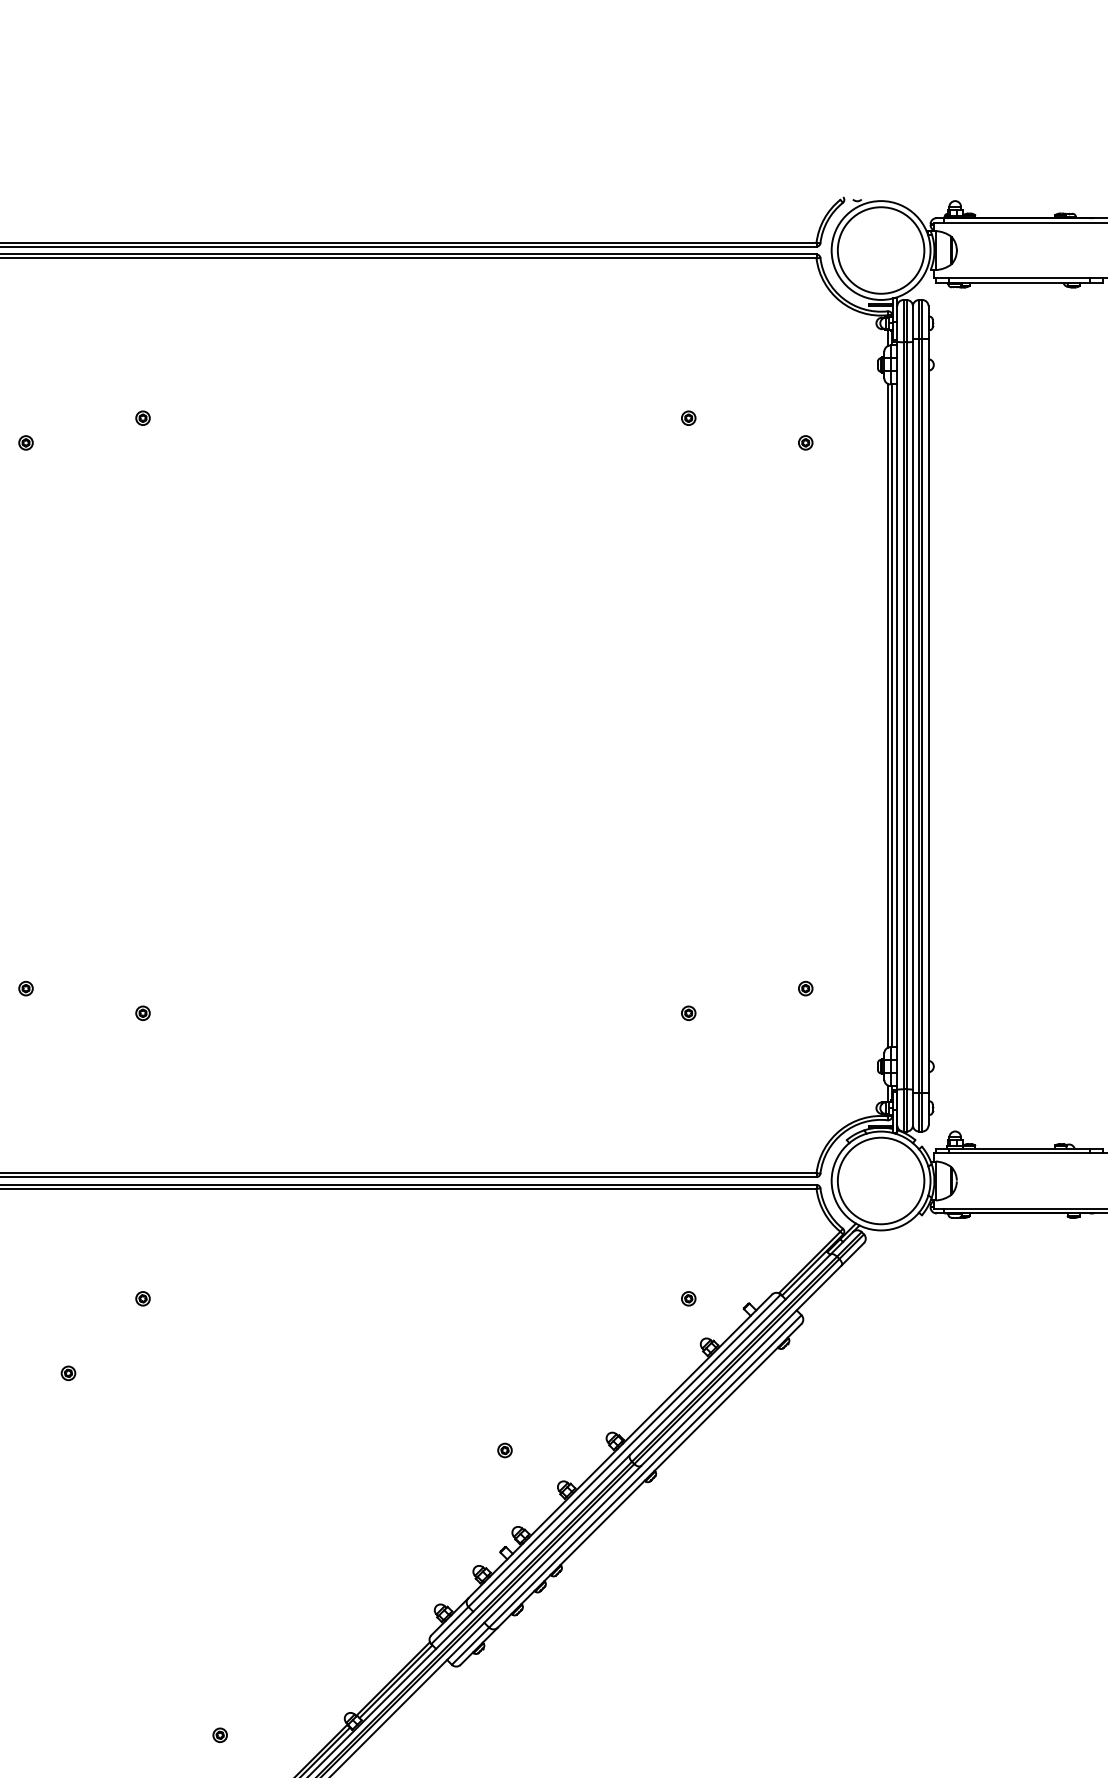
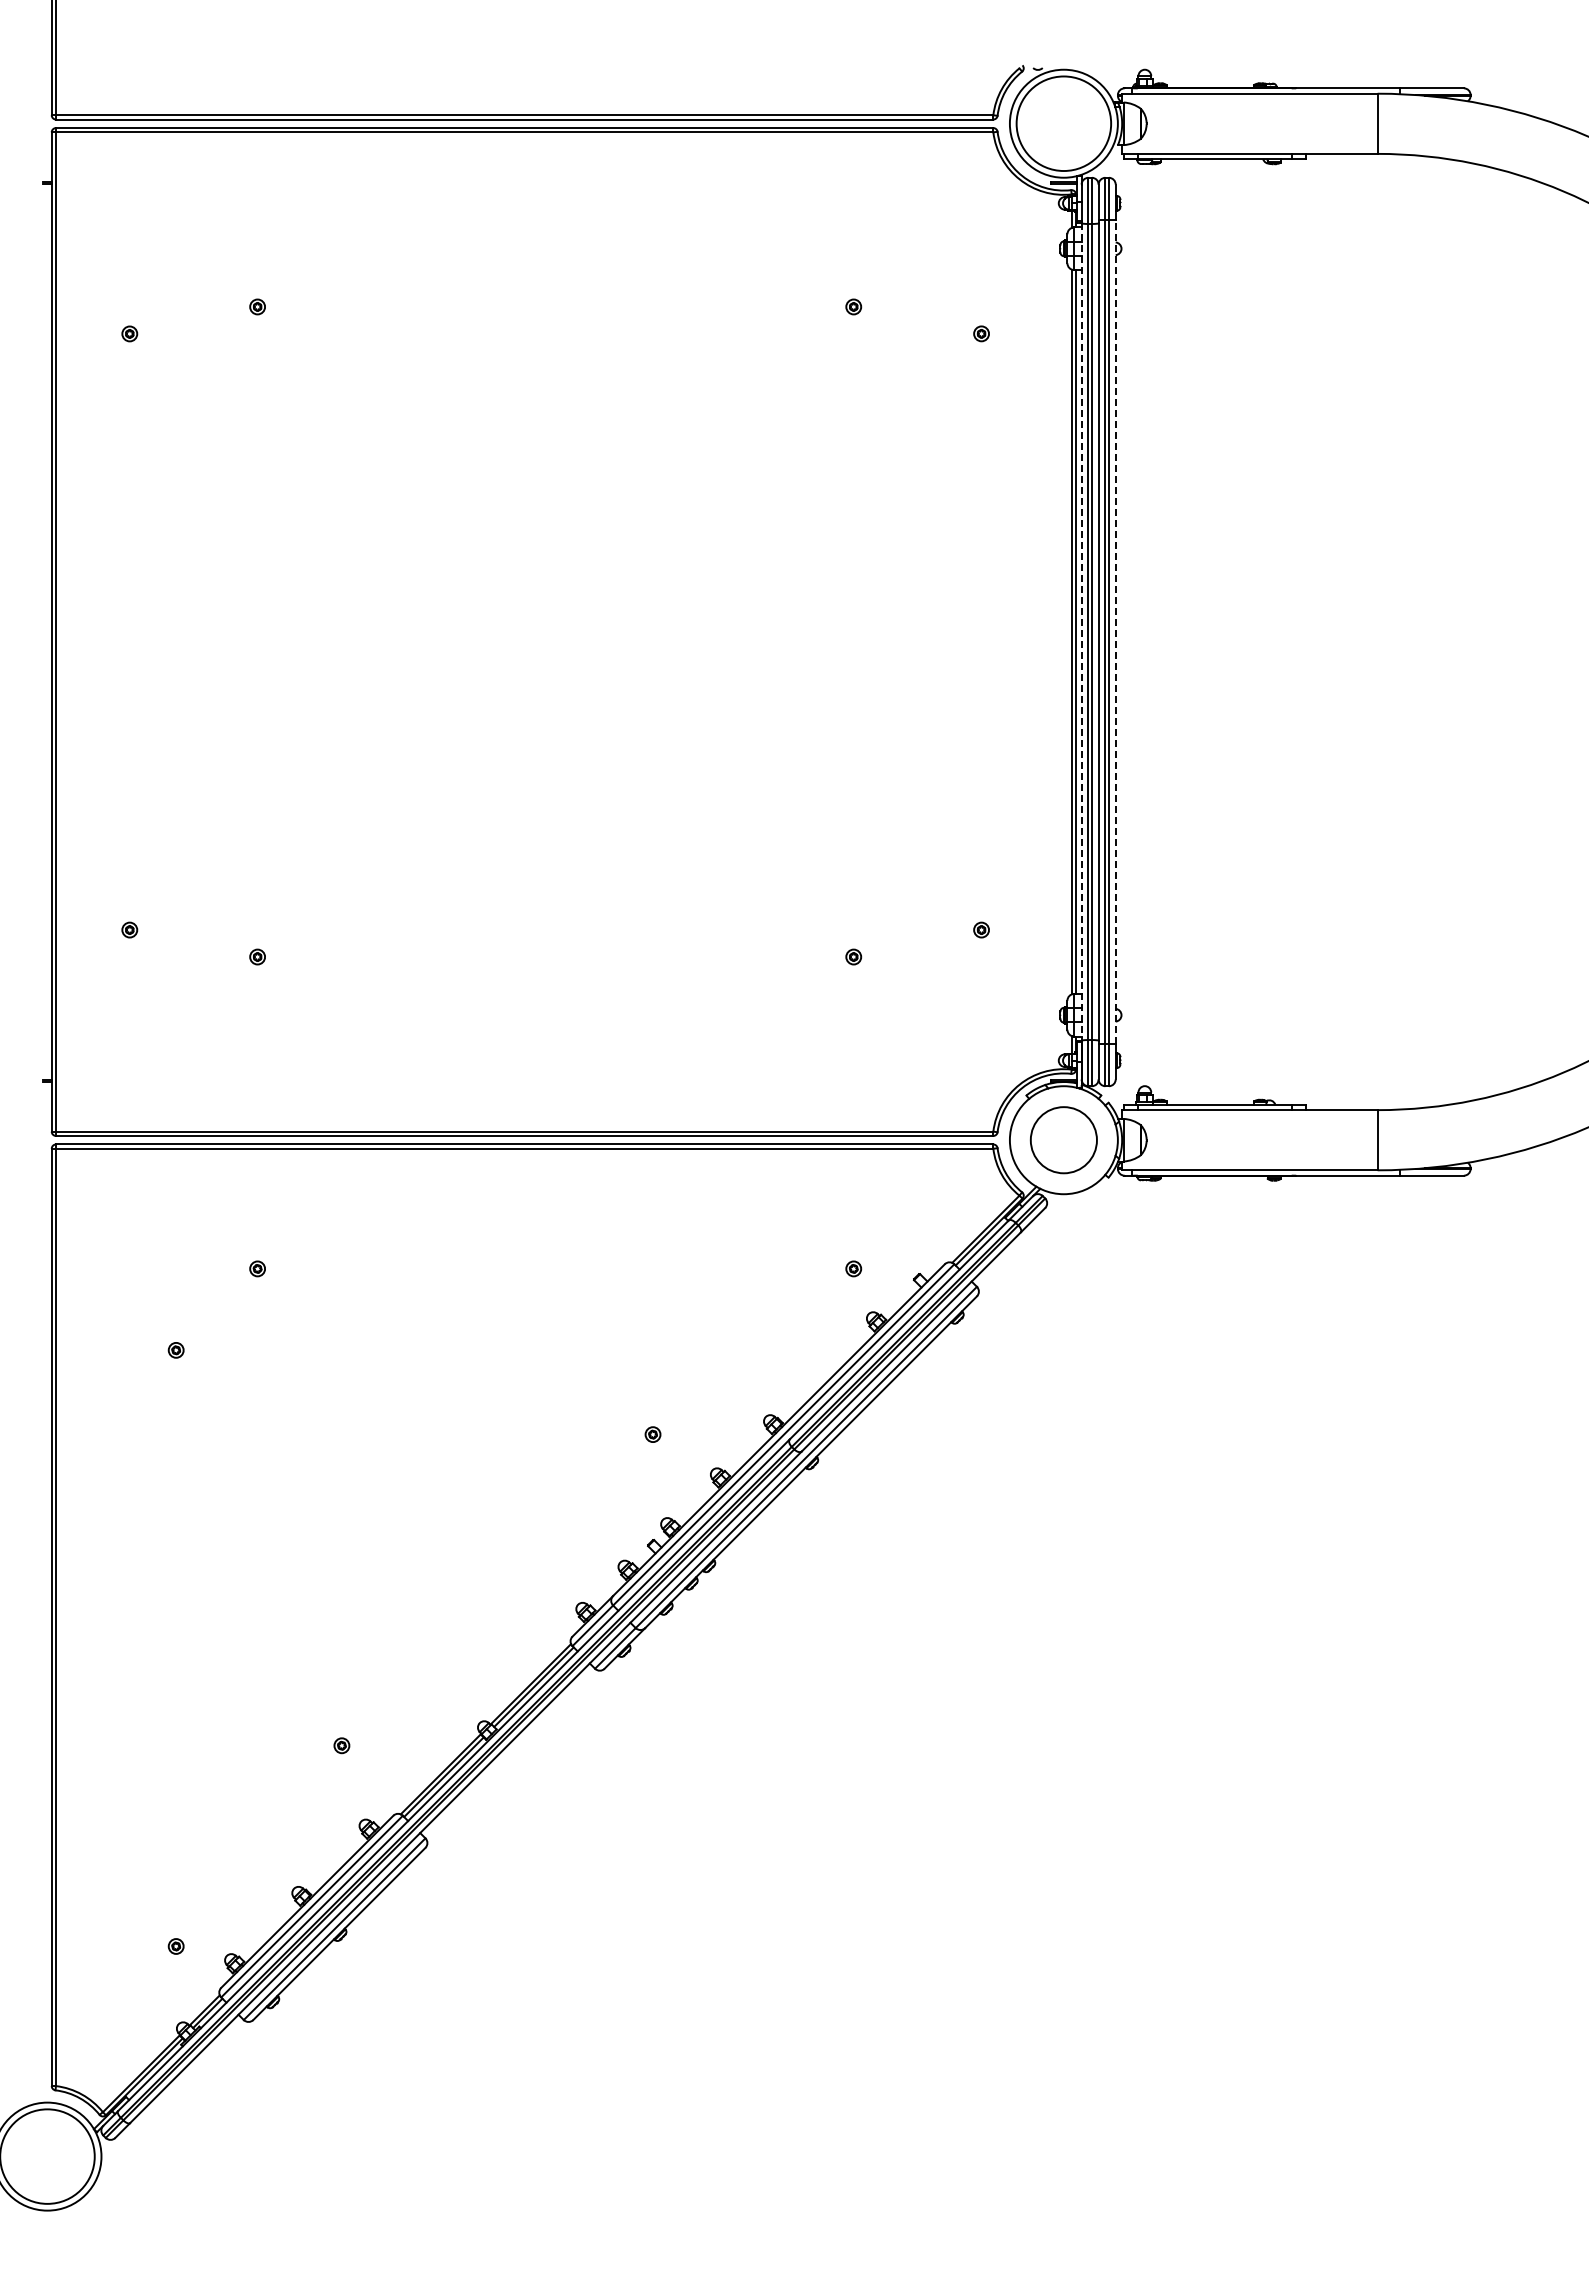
line: (897, 716) -> (1081, 632), solid -> dashed
line: (928, 716) -> (1115, 632), solid -> dashed
circle: (880, 1180) -> (1063, 1139), size x0.7

